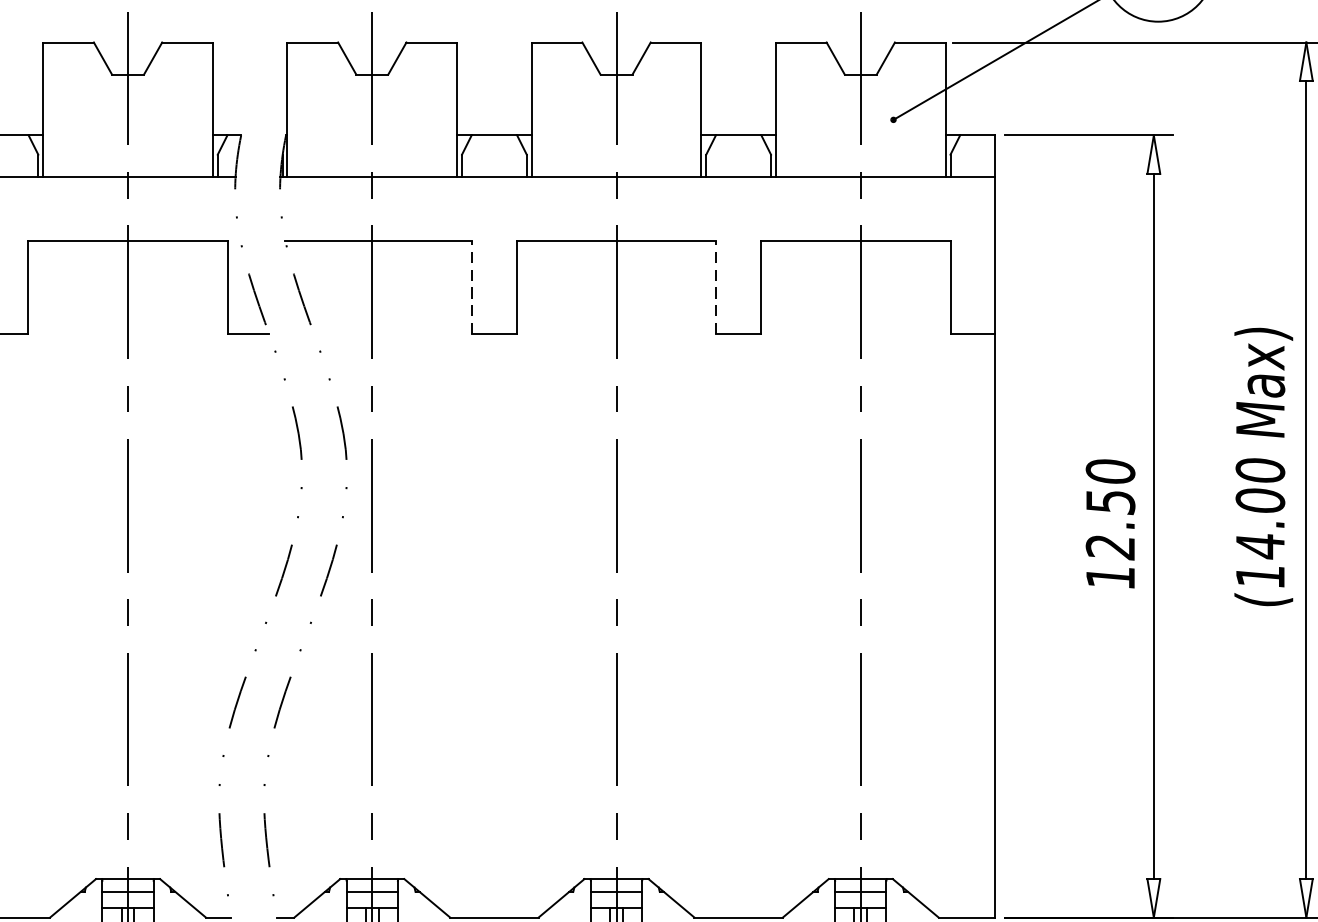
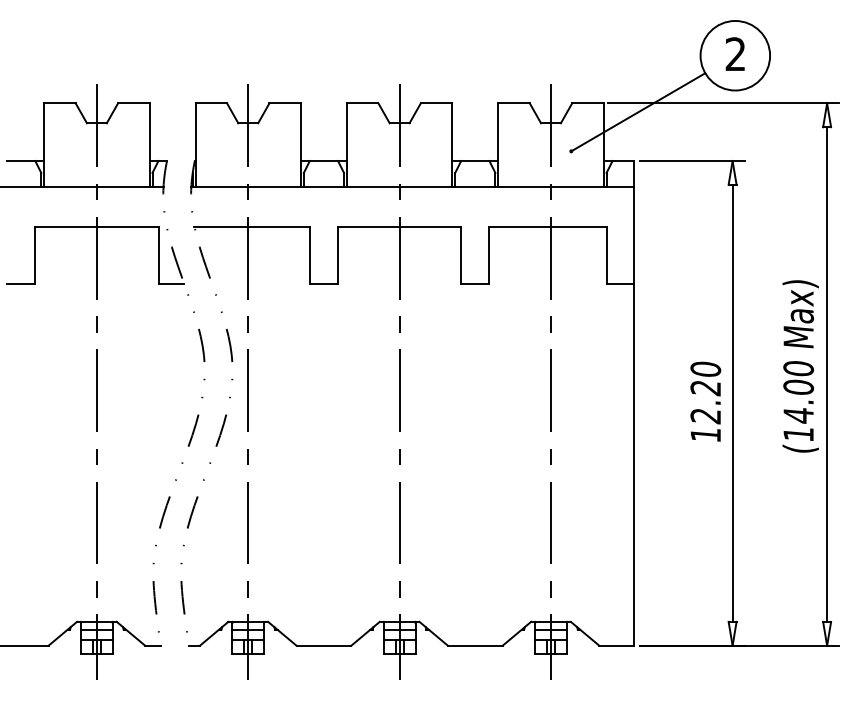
line: (472, 287) -> (310, 255), dashed -> solid
line: (716, 287) -> (461, 255), dashed -> solid
text: (1110, 502) -> (705, 388), 12.50 -> 12.20

